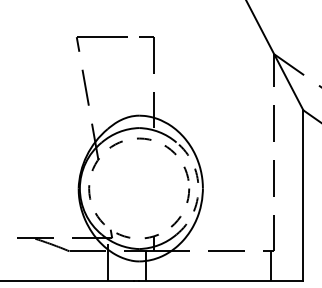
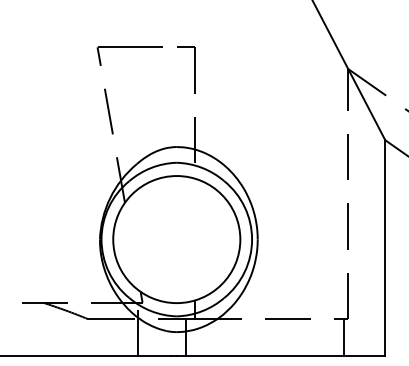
circle: (138, 188) -> (176, 239), dashed -> solid
arc: (198, 188) -> (252, 239), dashed -> solid

